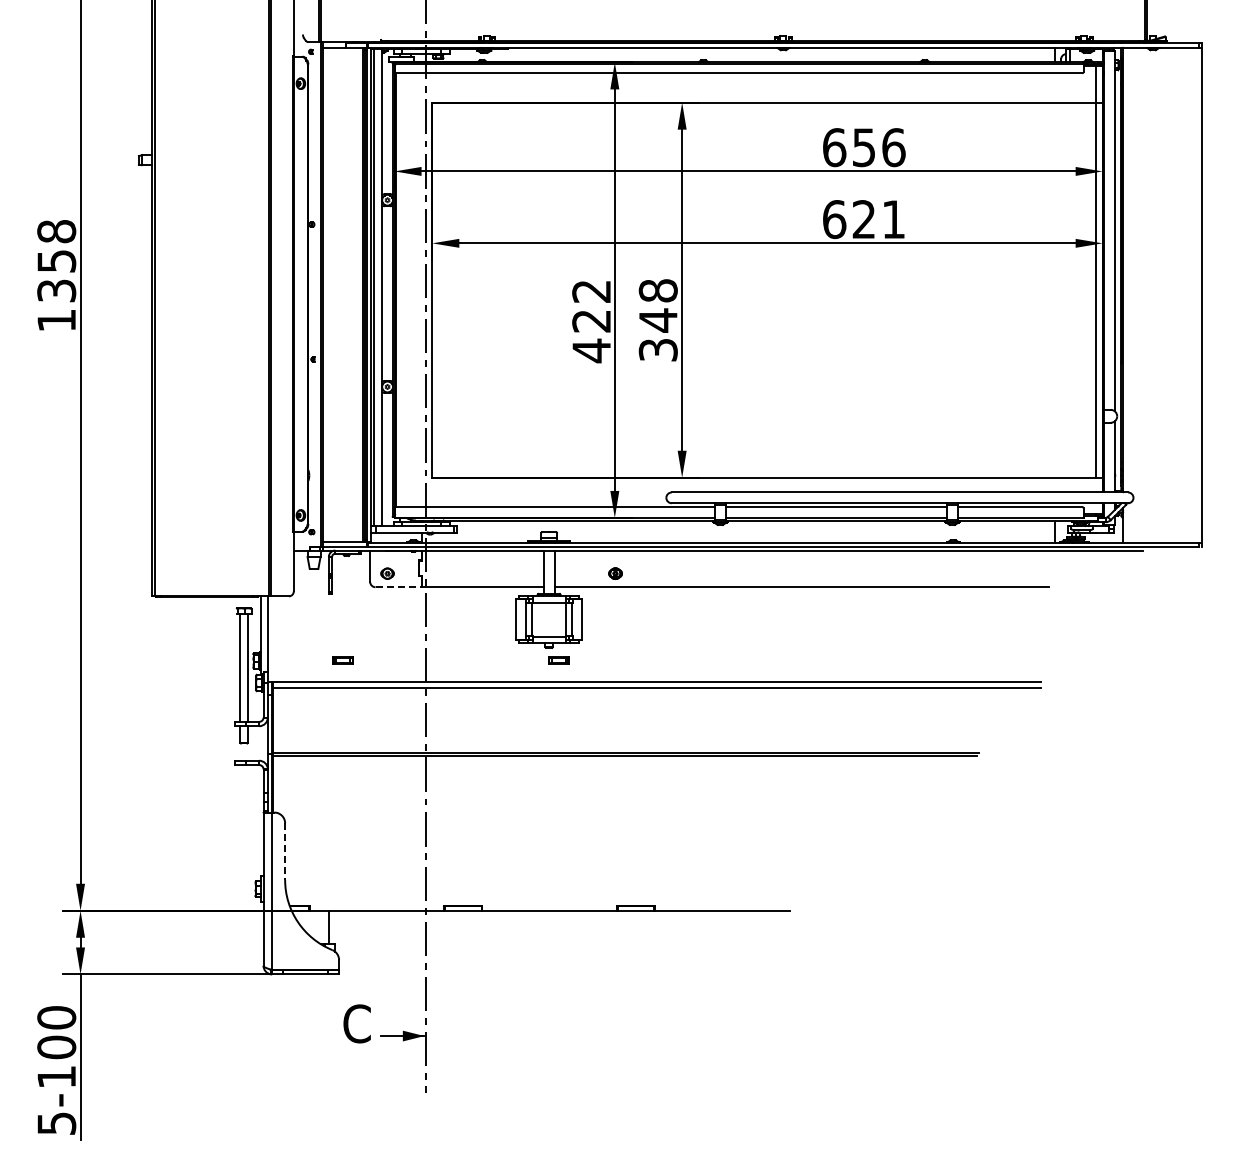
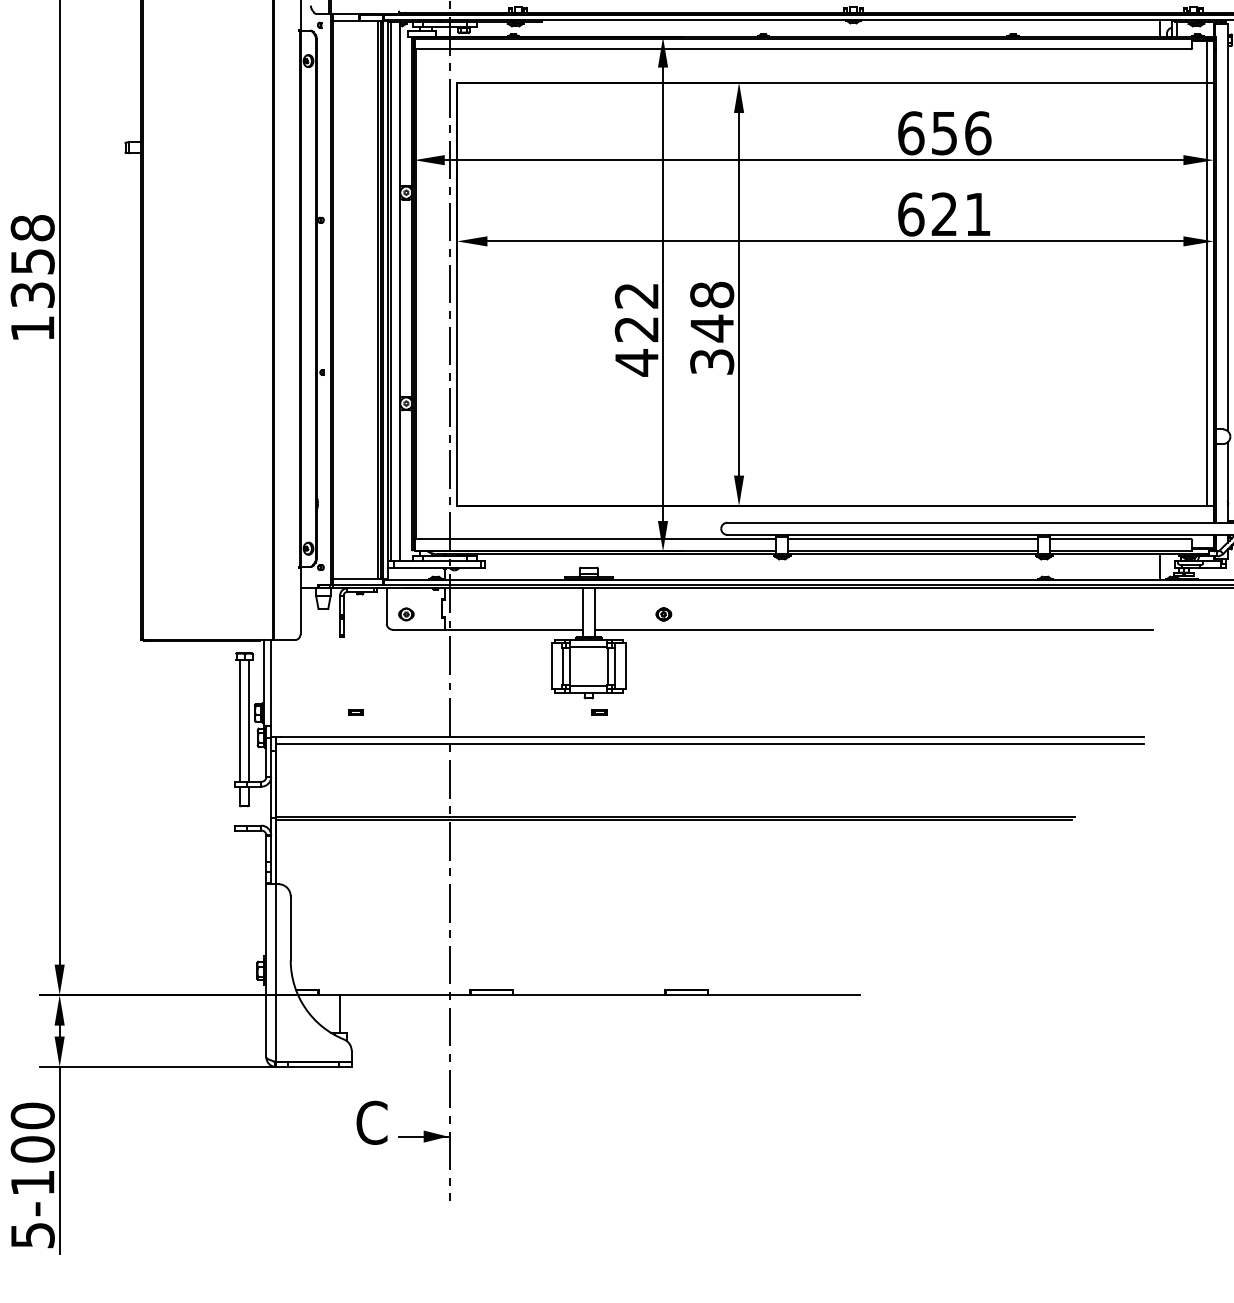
line: (399, 587) -> (419, 630), dashed -> solid
part: (342, 660) -> (355, 712), size x0.62
part: (558, 660) -> (599, 712), size x0.62
line: (285, 852) -> (291, 929), dashed -> solid

